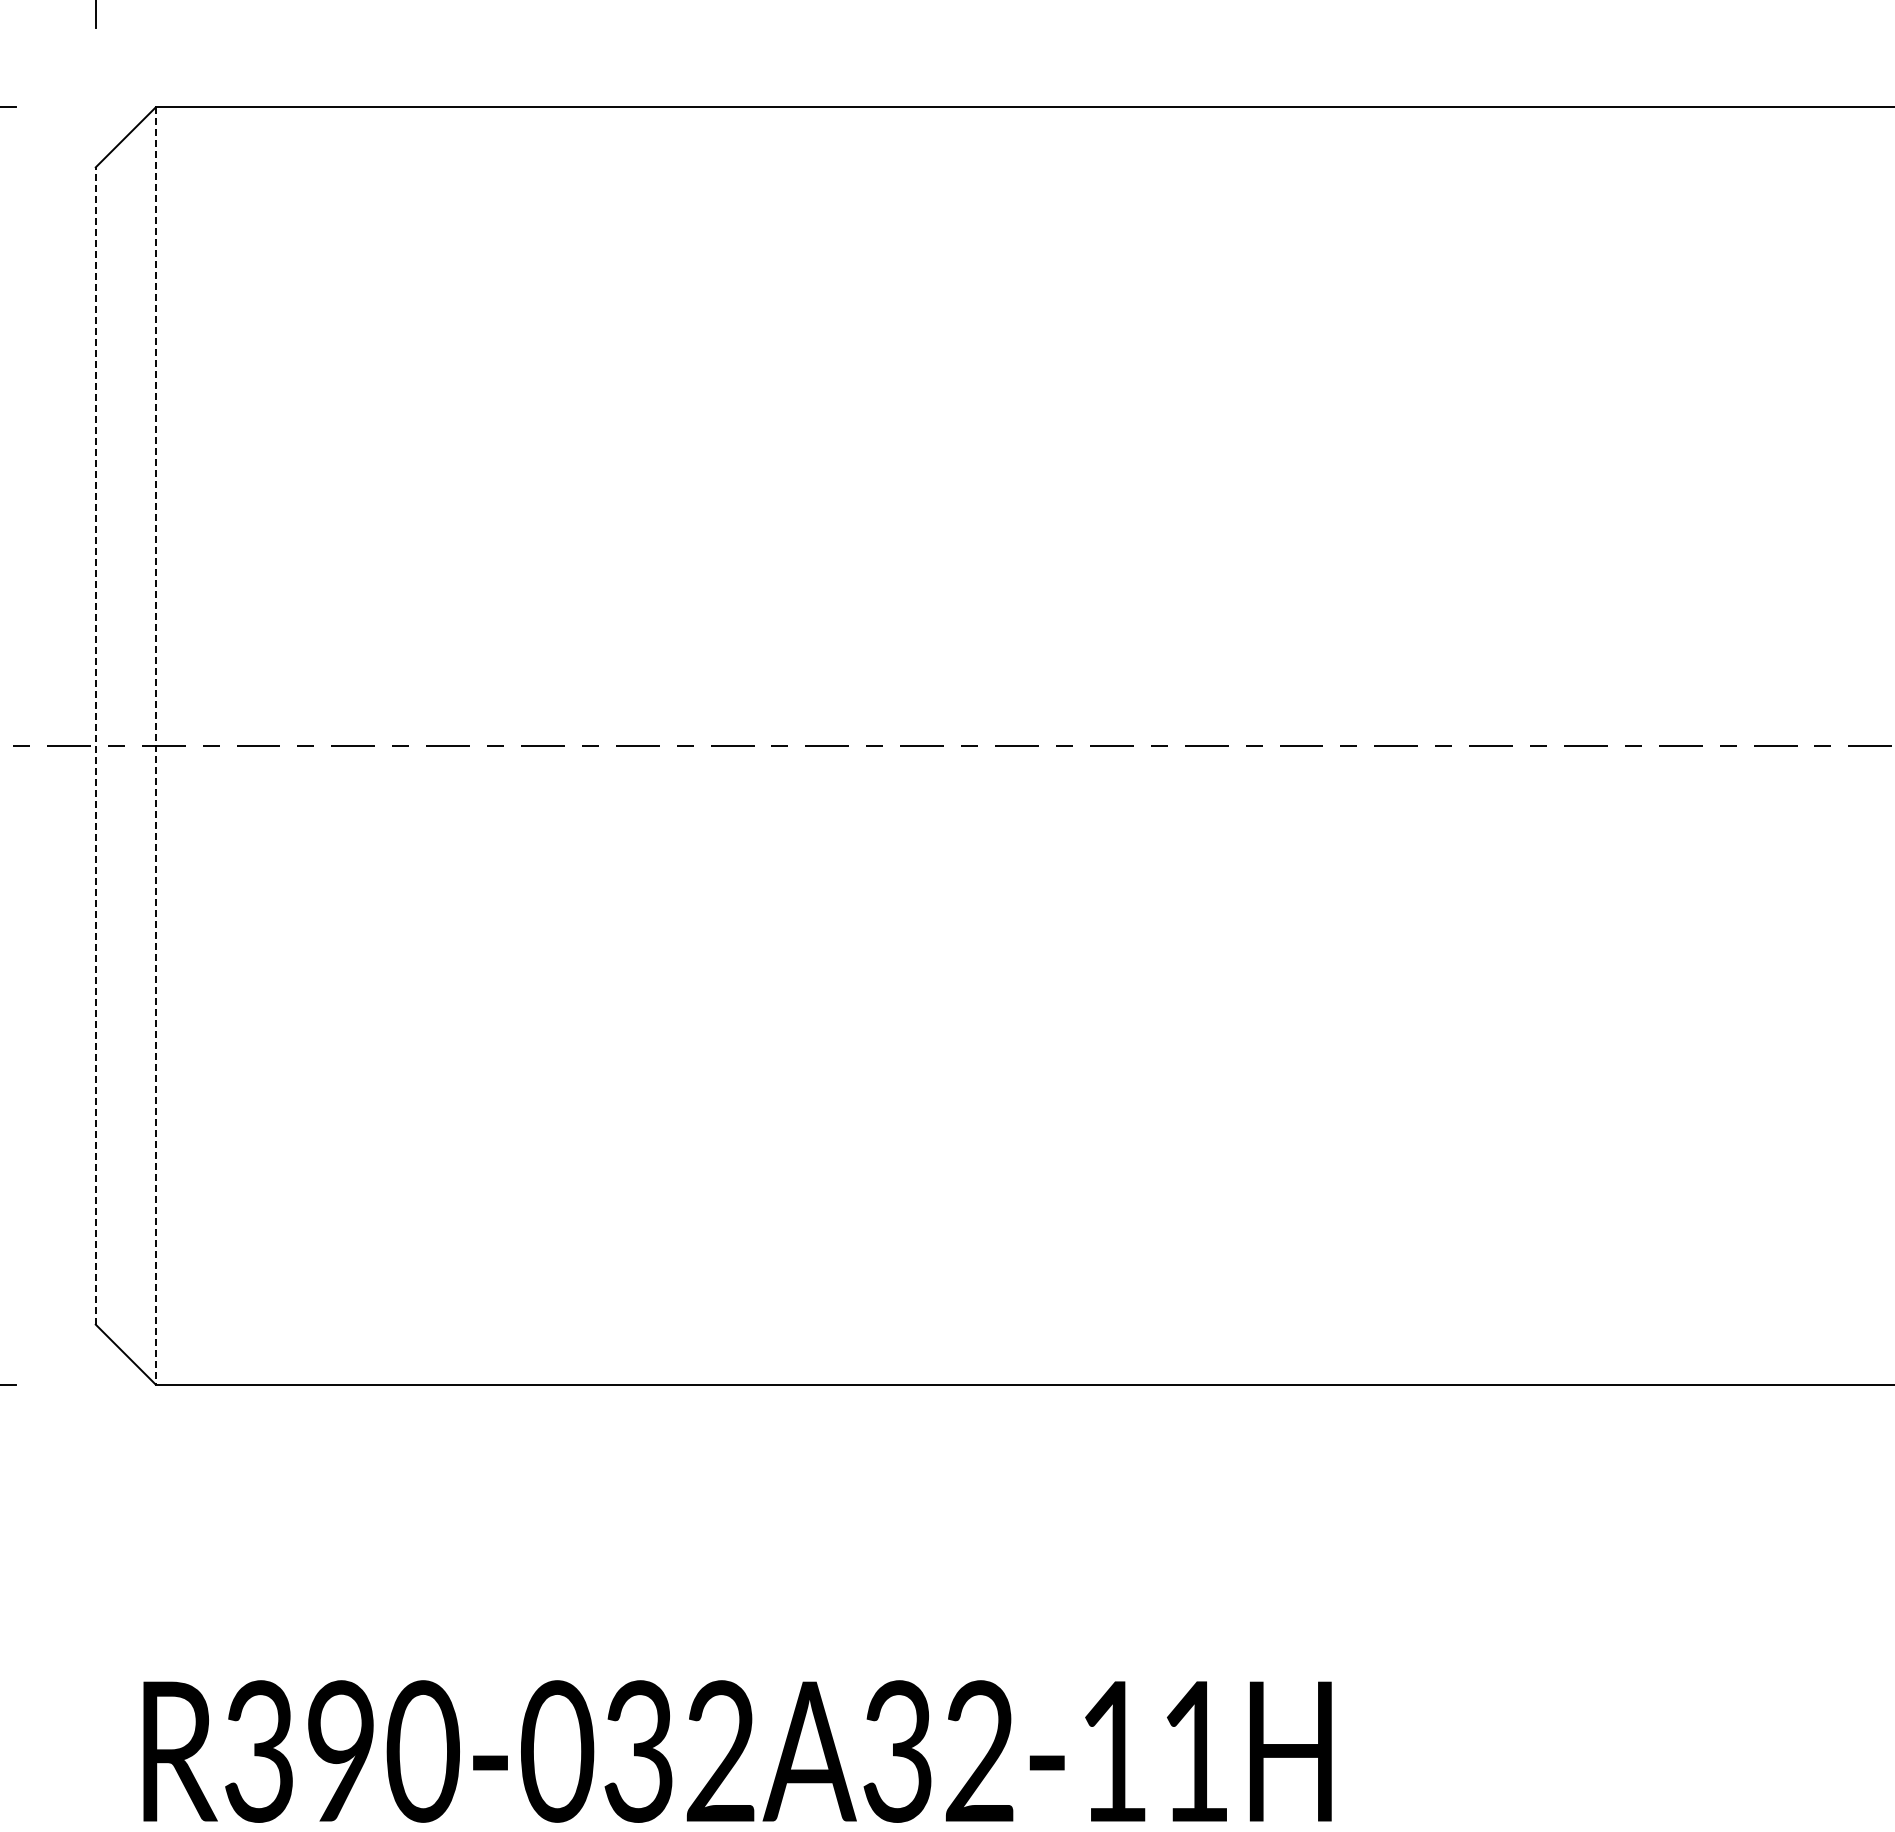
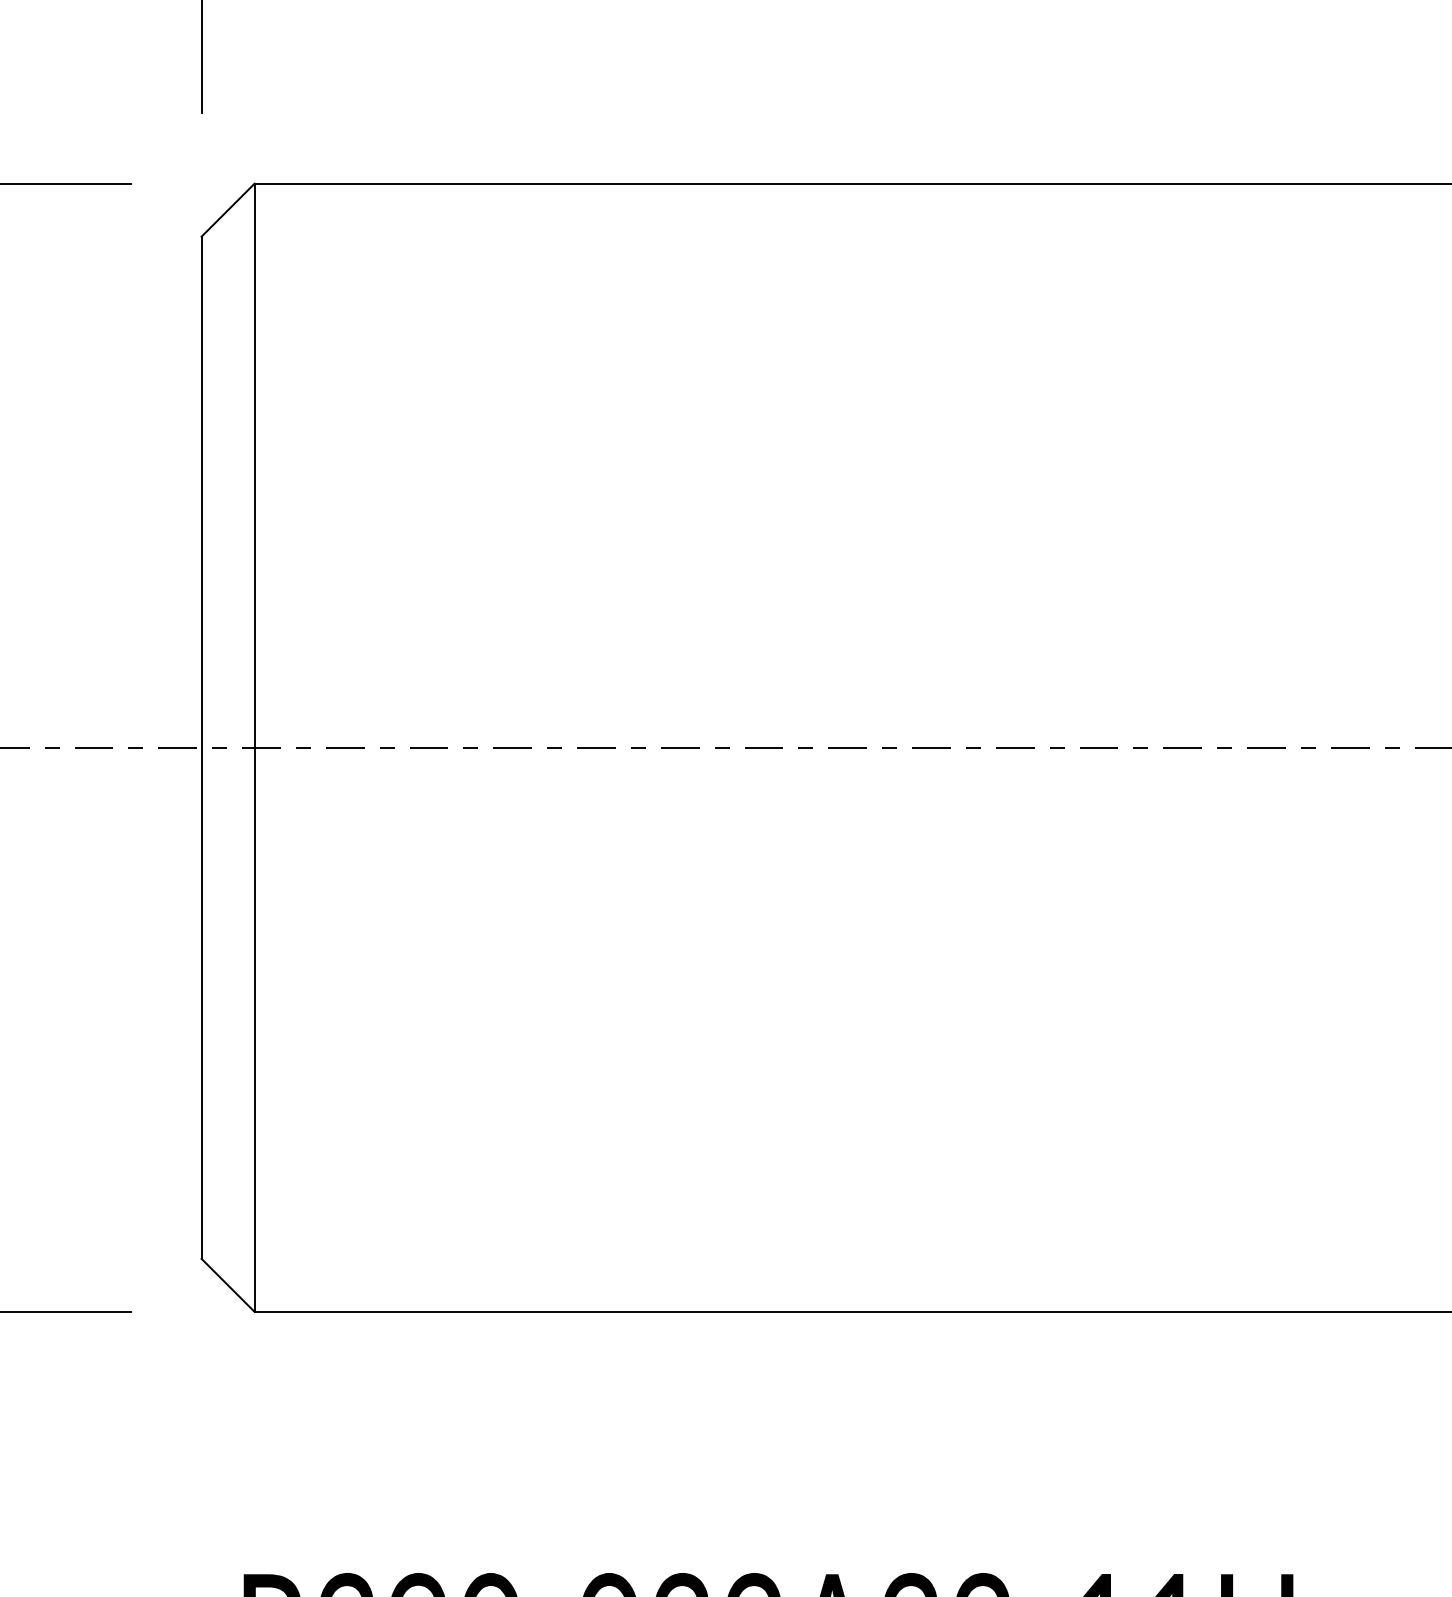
line: (95, 746) -> (201, 748), dashed -> solid
line: (155, 746) -> (254, 748), dashed -> solid

